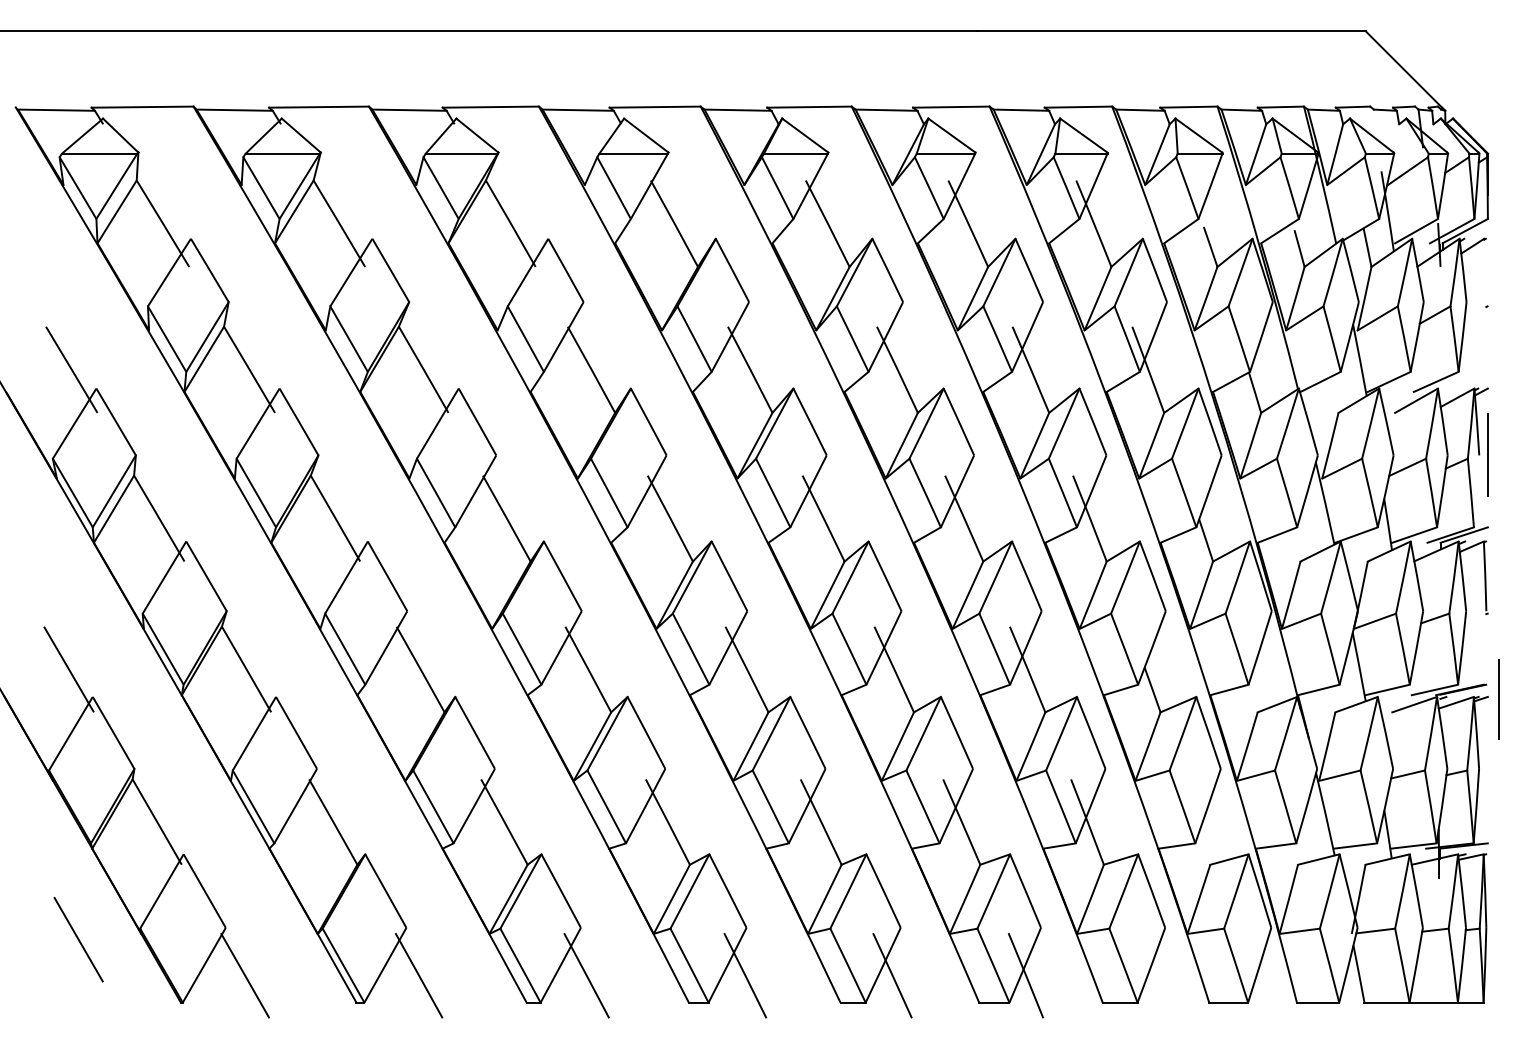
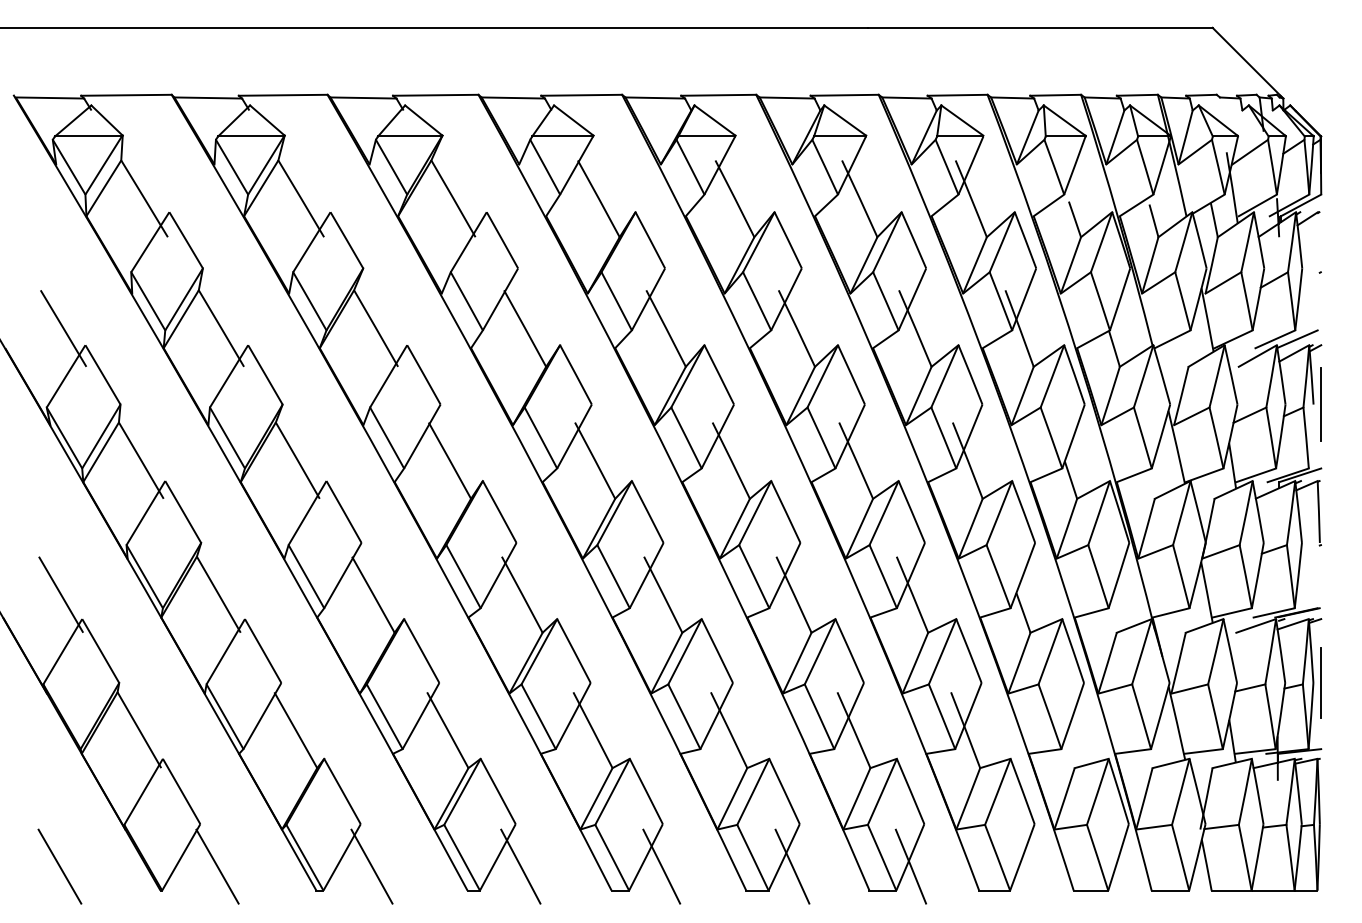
line: (1460, 381) -> (1296, 338), added
line: (1498, 699) -> (1320, 682), moved
line: (78, 939) -> (59, 866), moved

